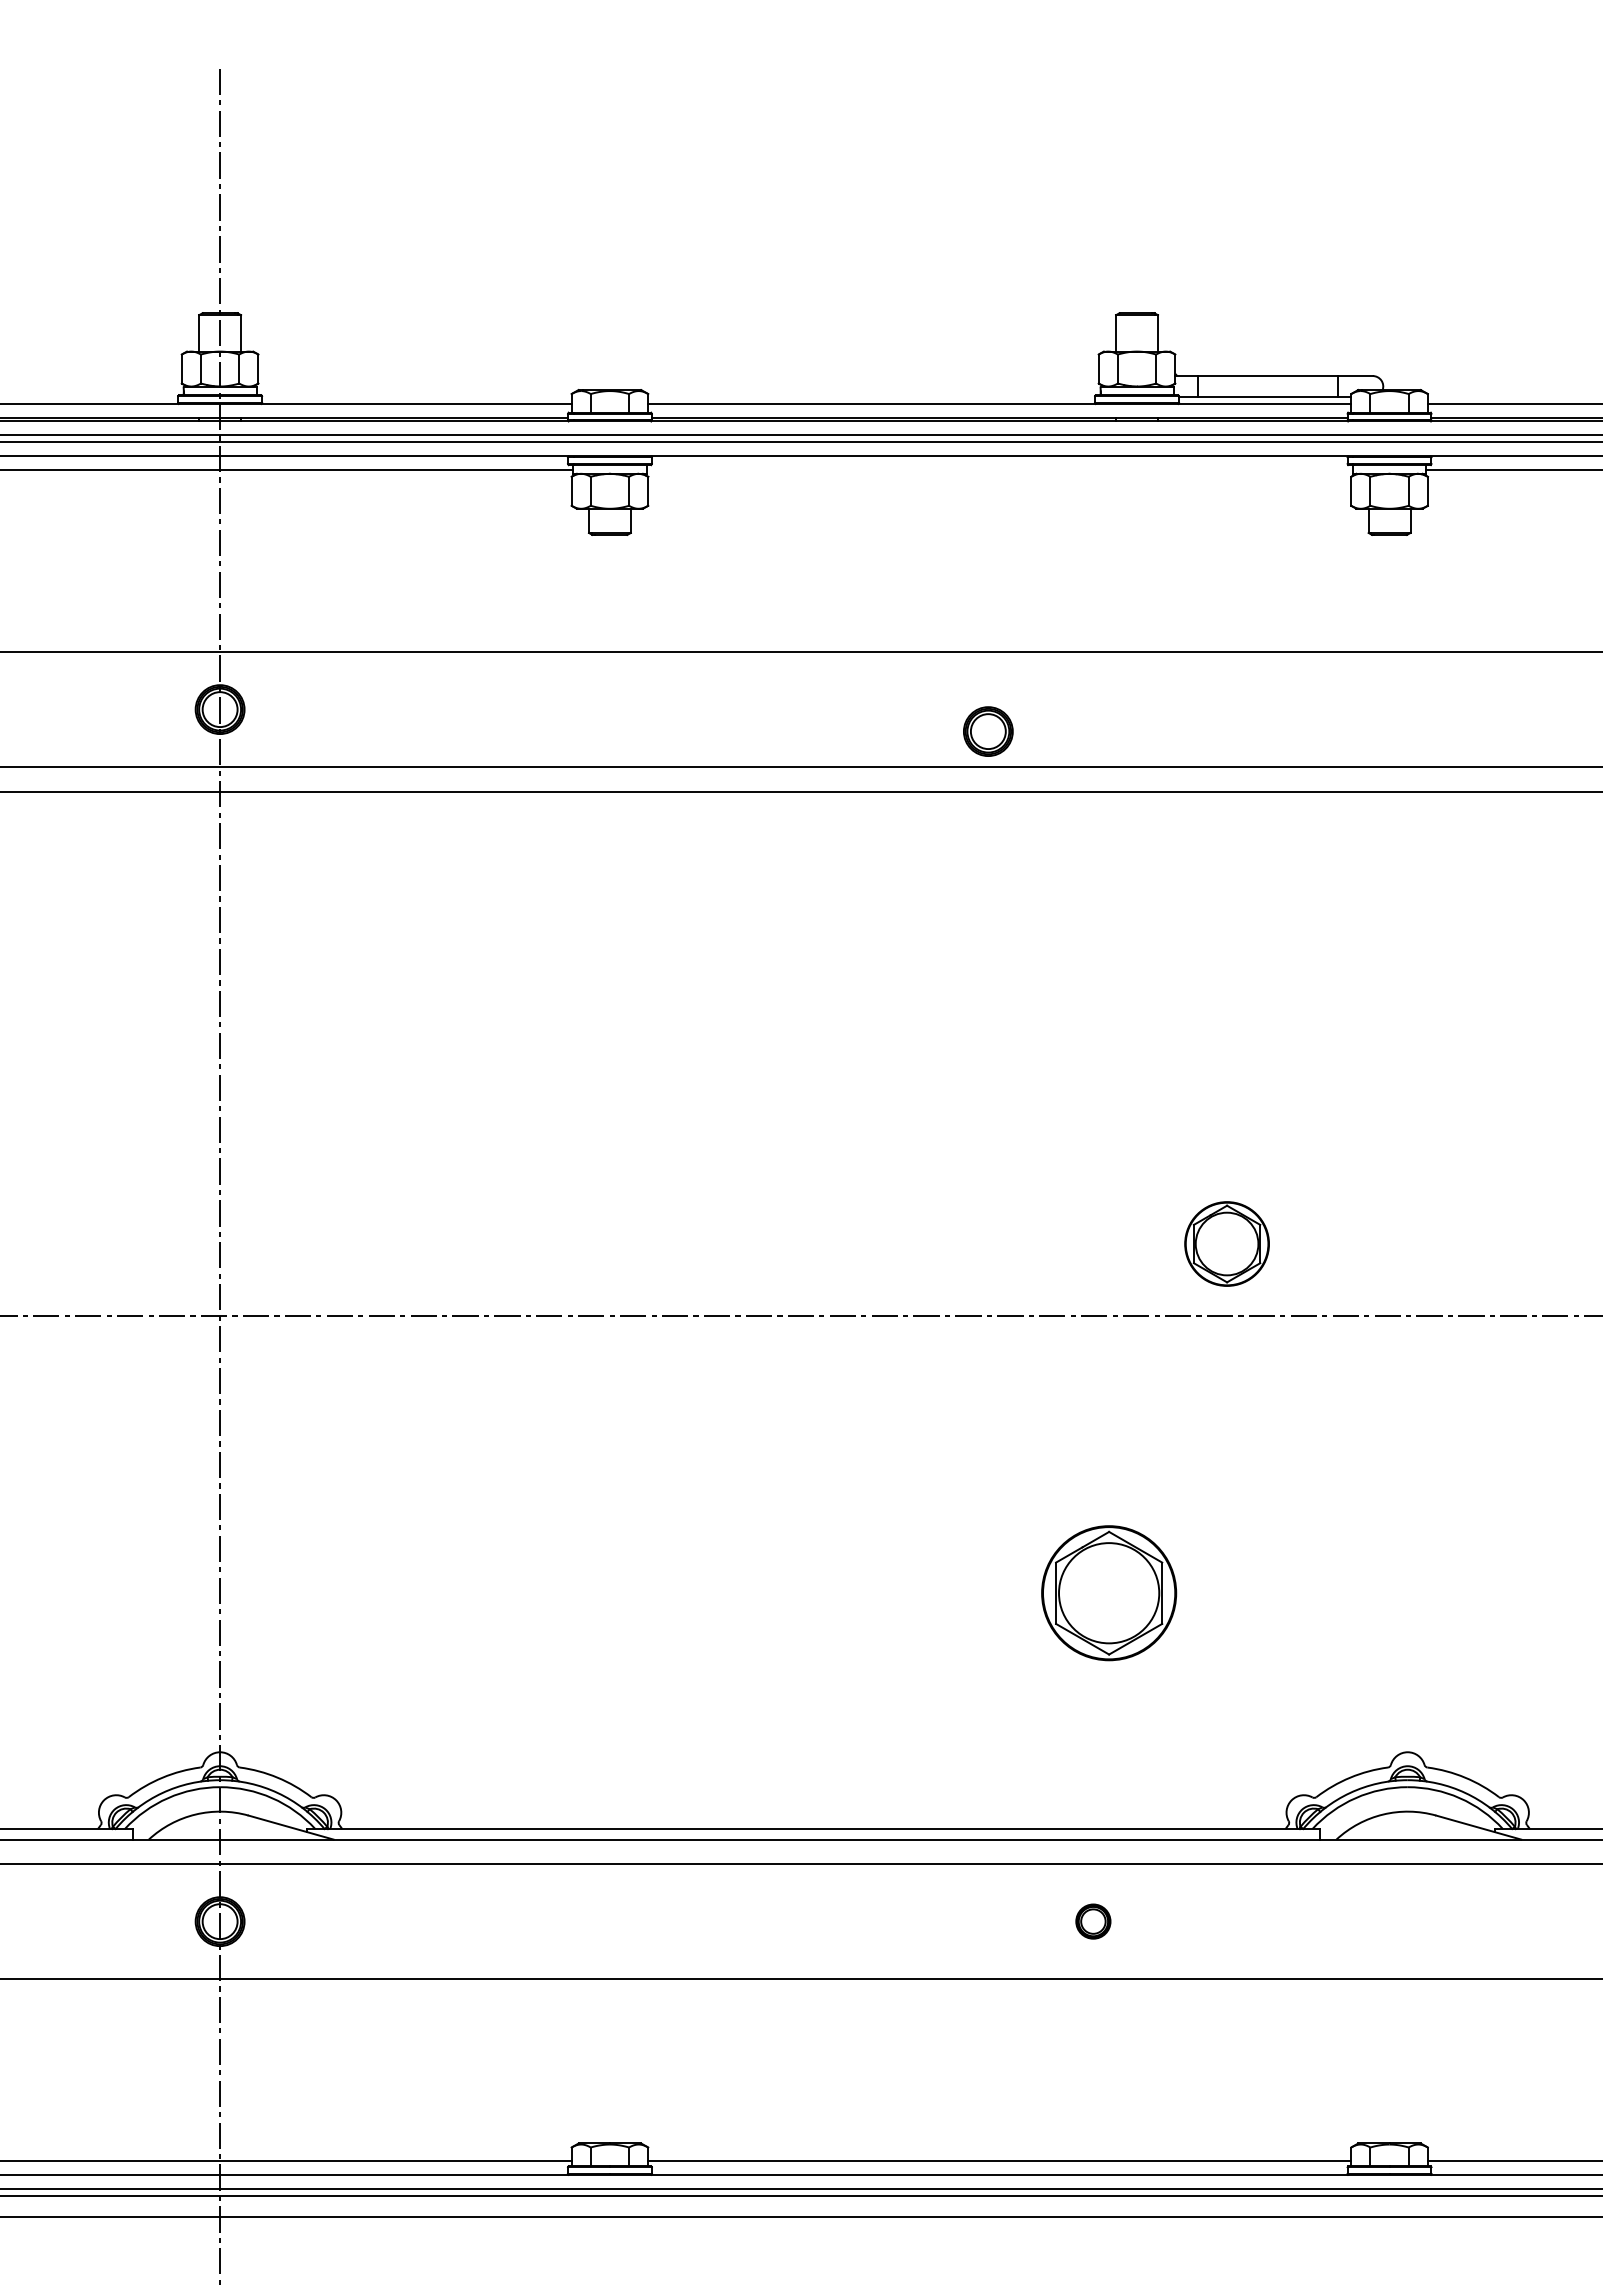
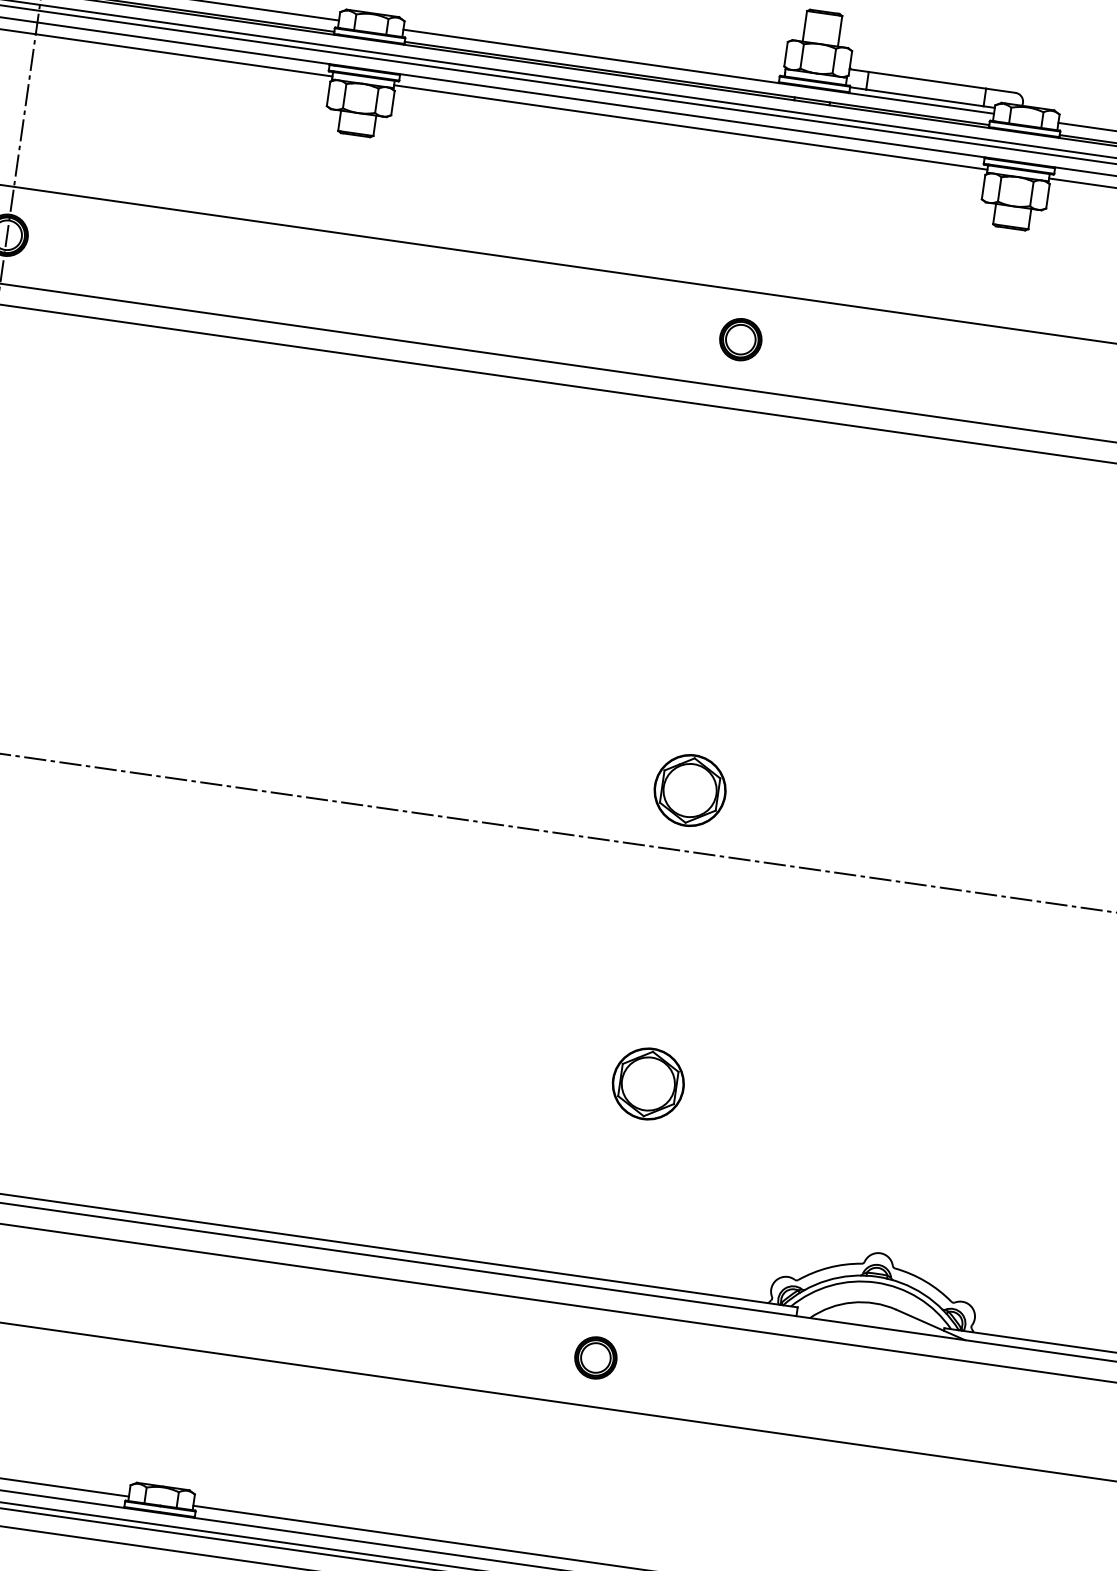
line: (999, 470) -> (690, 127), added
part: (988, 731) -> (740, 339), moved
part: (1226, 1243) -> (689, 790), moved
part: (1108, 1593) -> (647, 1084), size x0.62
part: (1093, 1921) -> (596, 1357), size x1.43

